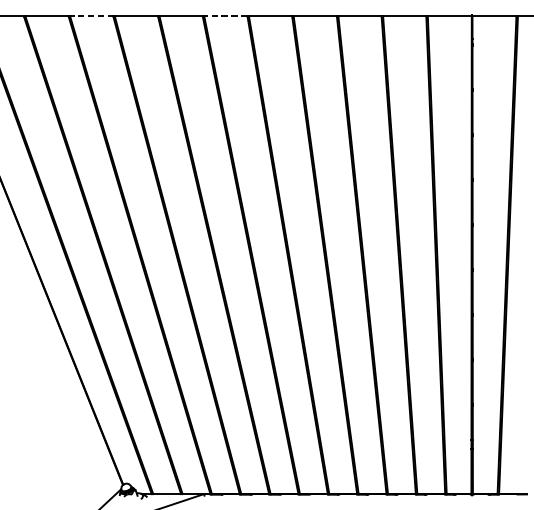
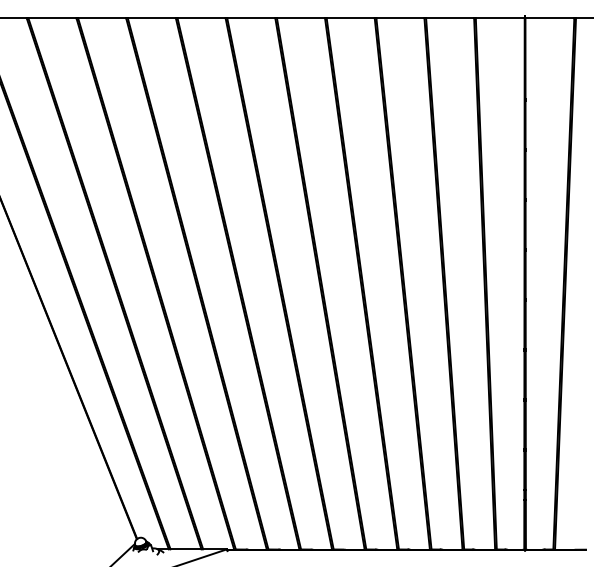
line: (92, 16) -> (102, 18), dashed -> solid
line: (225, 16) -> (250, 18), dashed -> solid

